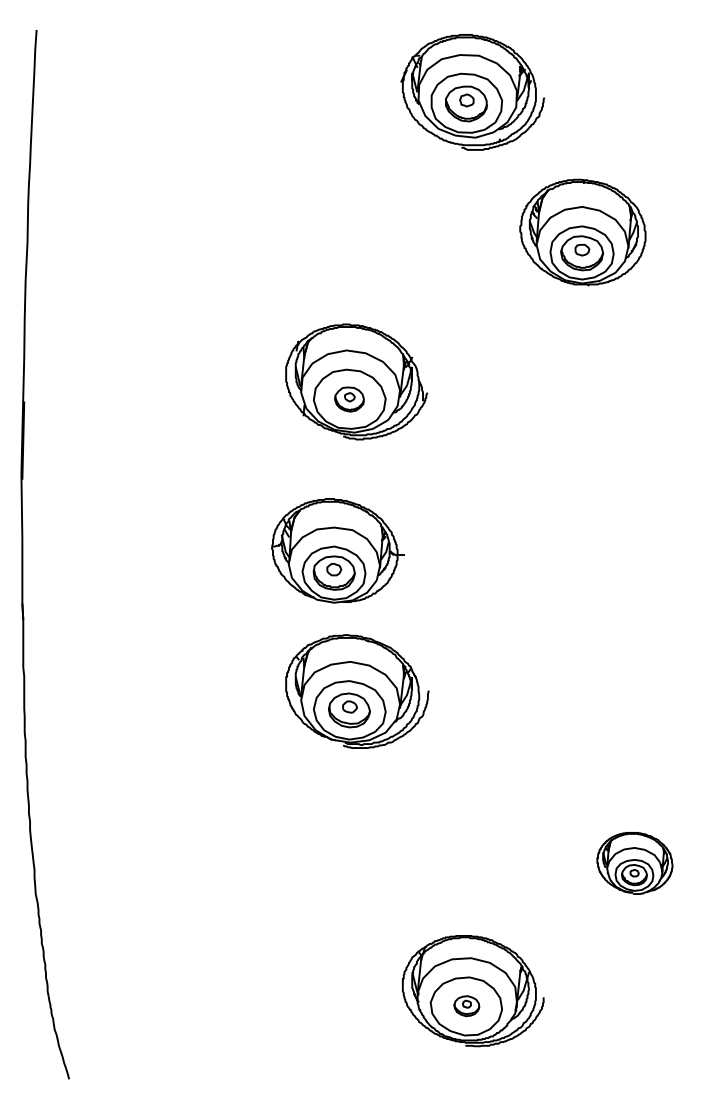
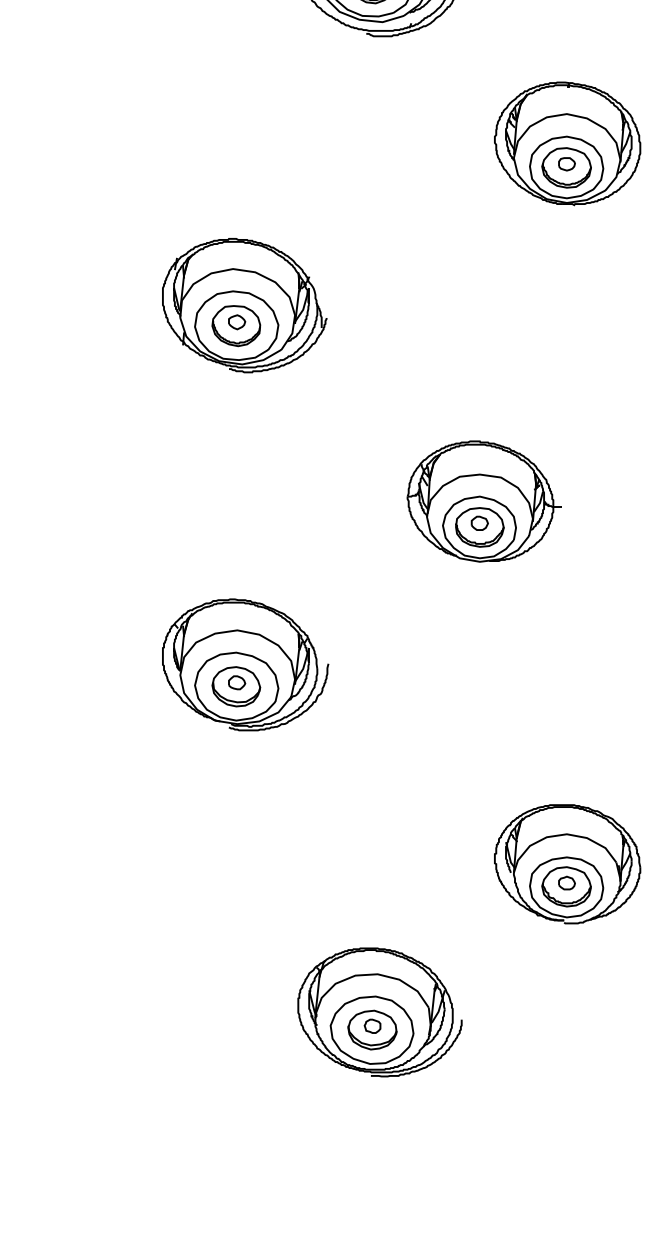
part: (582, 232) -> (567, 143), moved
part: (349, 399) -> (236, 325), size x1.43
part: (337, 550) -> (483, 501), moved
part: (634, 863) -> (567, 864), size x1.67
part: (466, 1005) -> (372, 1029), size x1.67

